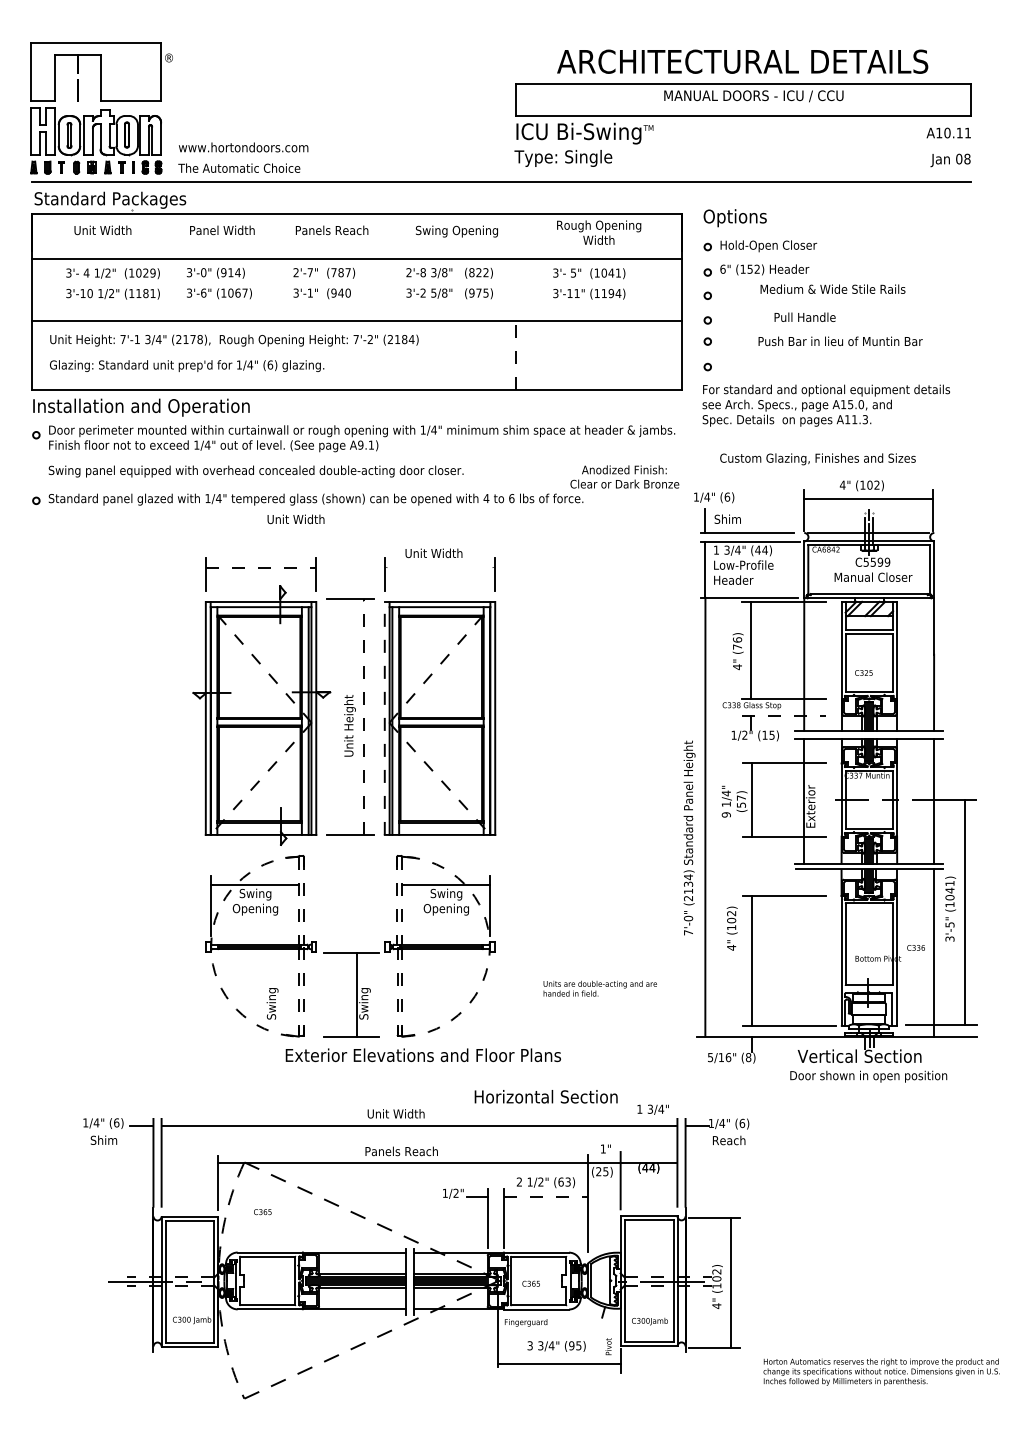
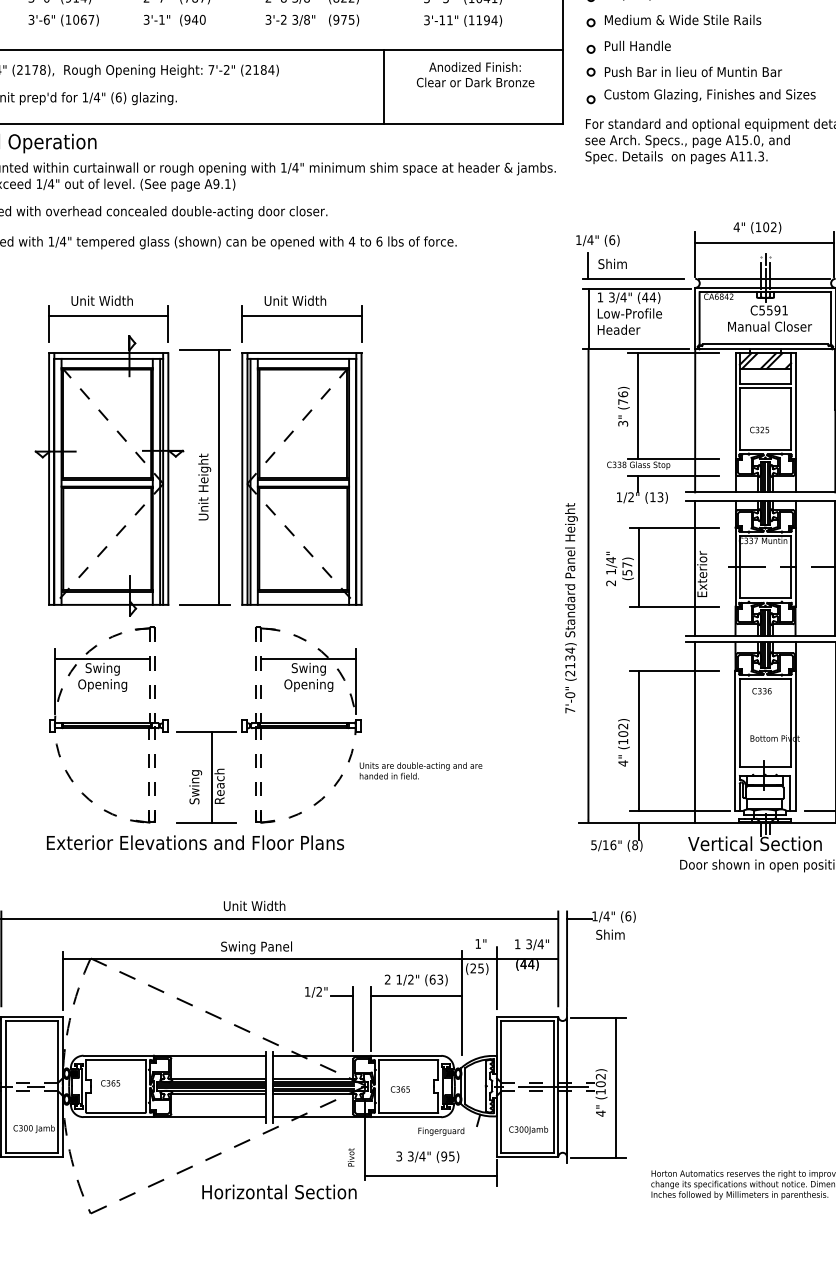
text: (832, 288) -> (682, 19), moved
text: (433, 292) -> (294, 19), 5/8" -> 3/8"
text: (804, 316) -> (637, 45), moved
text: (840, 341) -> (693, 72), moved
line: (515, 355) -> (383, 87), dashed -> solid
text: (817, 459) -> (709, 95), moved
text: (624, 476) -> (475, 74), moved
text: (295, 519) -> (101, 300), moved
text: (887, 561) -> (785, 309), C5599 -> C5591
line: (261, 567) -> (109, 316), dashed -> solid
line: (439, 567) -> (301, 316), added
text: (737, 667) -> (623, 424), 4" -> 3"
line: (784, 715) -> (673, 475), dashed -> solid
line: (363, 717) -> (219, 478), dashed -> solid
line: (384, 717) -> (241, 478), dashed -> solid
text: (771, 734) -> (659, 496), (15) -> (13)
text: (726, 814) -> (611, 582), 9 -> 2
text: (731, 928) -> (623, 742), moved
text: (915, 947) -> (761, 690), moved
line: (804, 952) -> (695, 731), added
text: (599, 988) -> (420, 770), moved
text: (364, 1002) -> (220, 785), Swing -> Reach
text: (272, 1003) -> (195, 786), moved
text: (422, 1055) -> (194, 842), moved
text: (545, 1096) -> (278, 1191), moved
text: (652, 1109) -> (531, 944), moved
text: (728, 1140) -> (613, 934), Reach -> Shim
text: (401, 1152) -> (260, 947), Panels Reach -> Swing Panel
line: (546, 1197) -> (416, 996), dashed -> solid
text: (262, 1212) -> (110, 1083), moved
text: (525, 1322) -> (440, 1131), moved
text: (608, 1346) -> (351, 1157), moved

